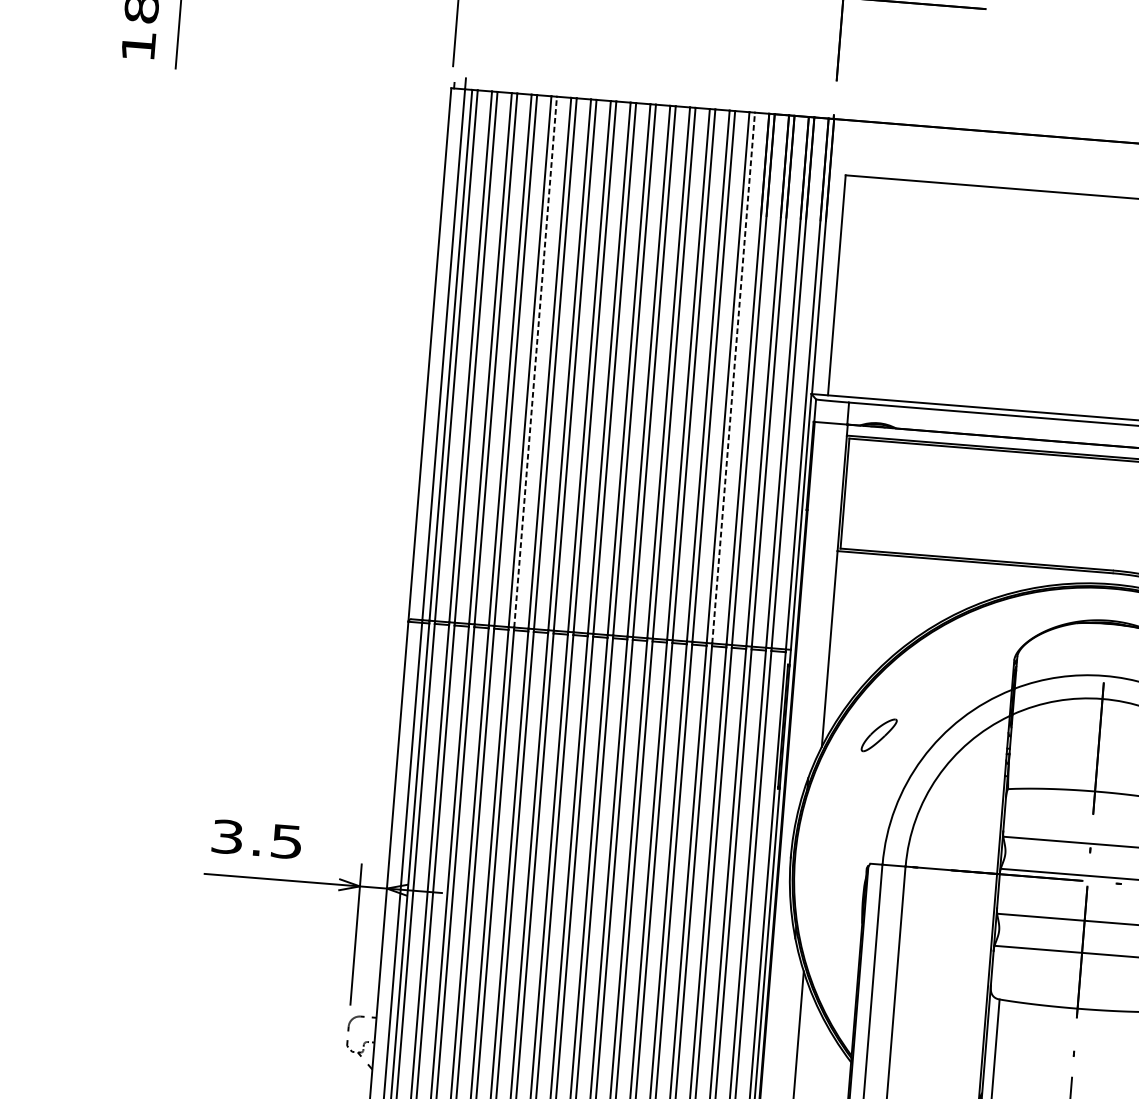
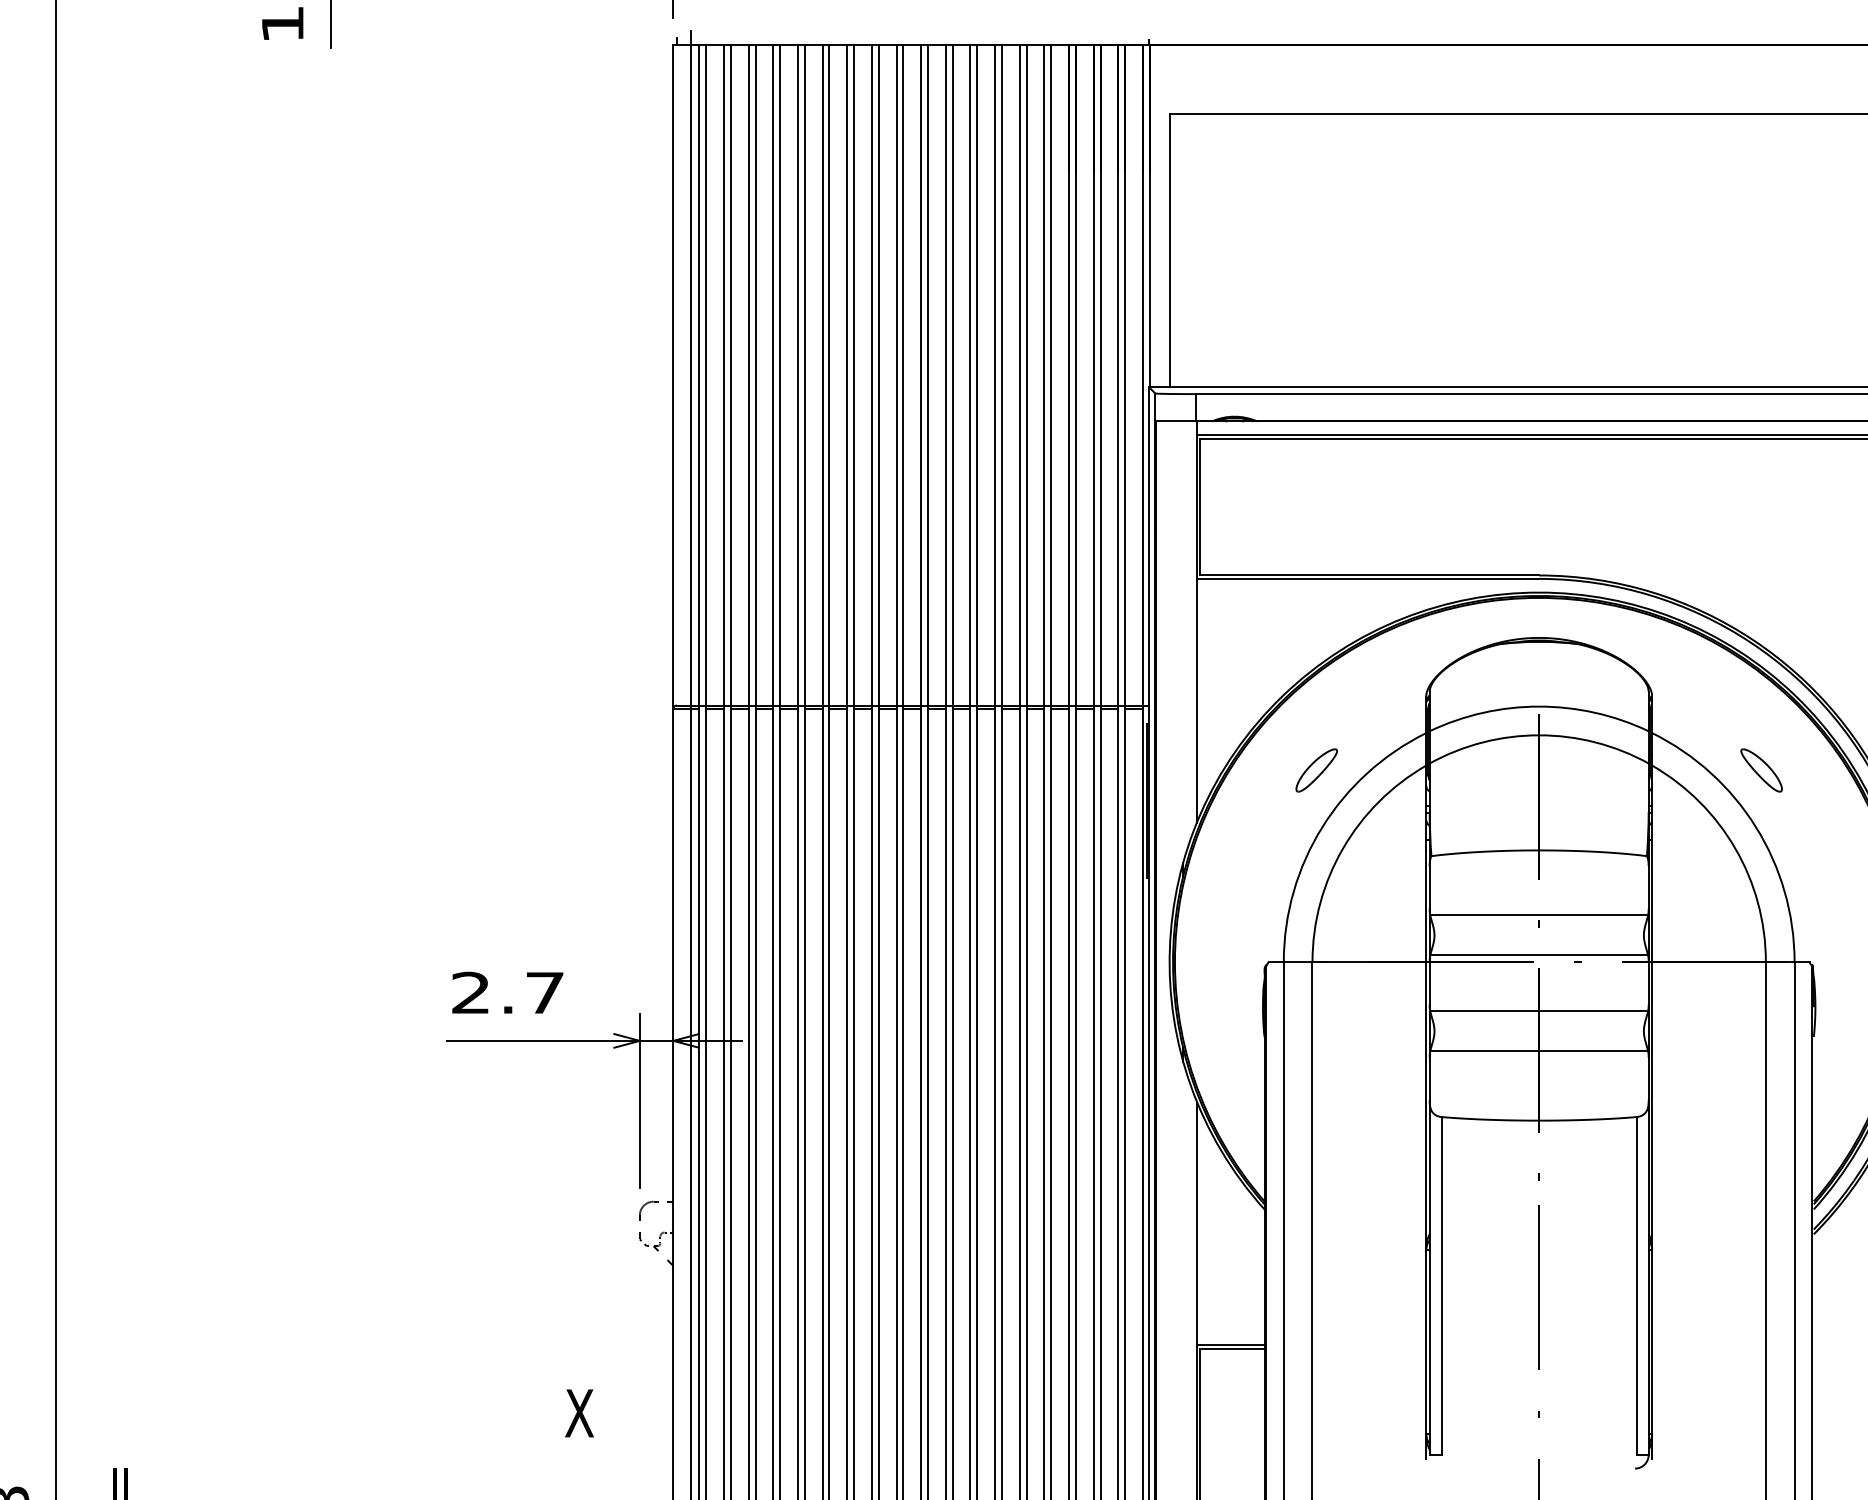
line: (535, 361) -> (804, 374), dashed -> solid
line: (733, 377) -> (1051, 374), dashed -> solid
part: (879, 735) -> (1316, 770), moved
text: (256, 838) -> (507, 992), 3.5 -> 2.7

